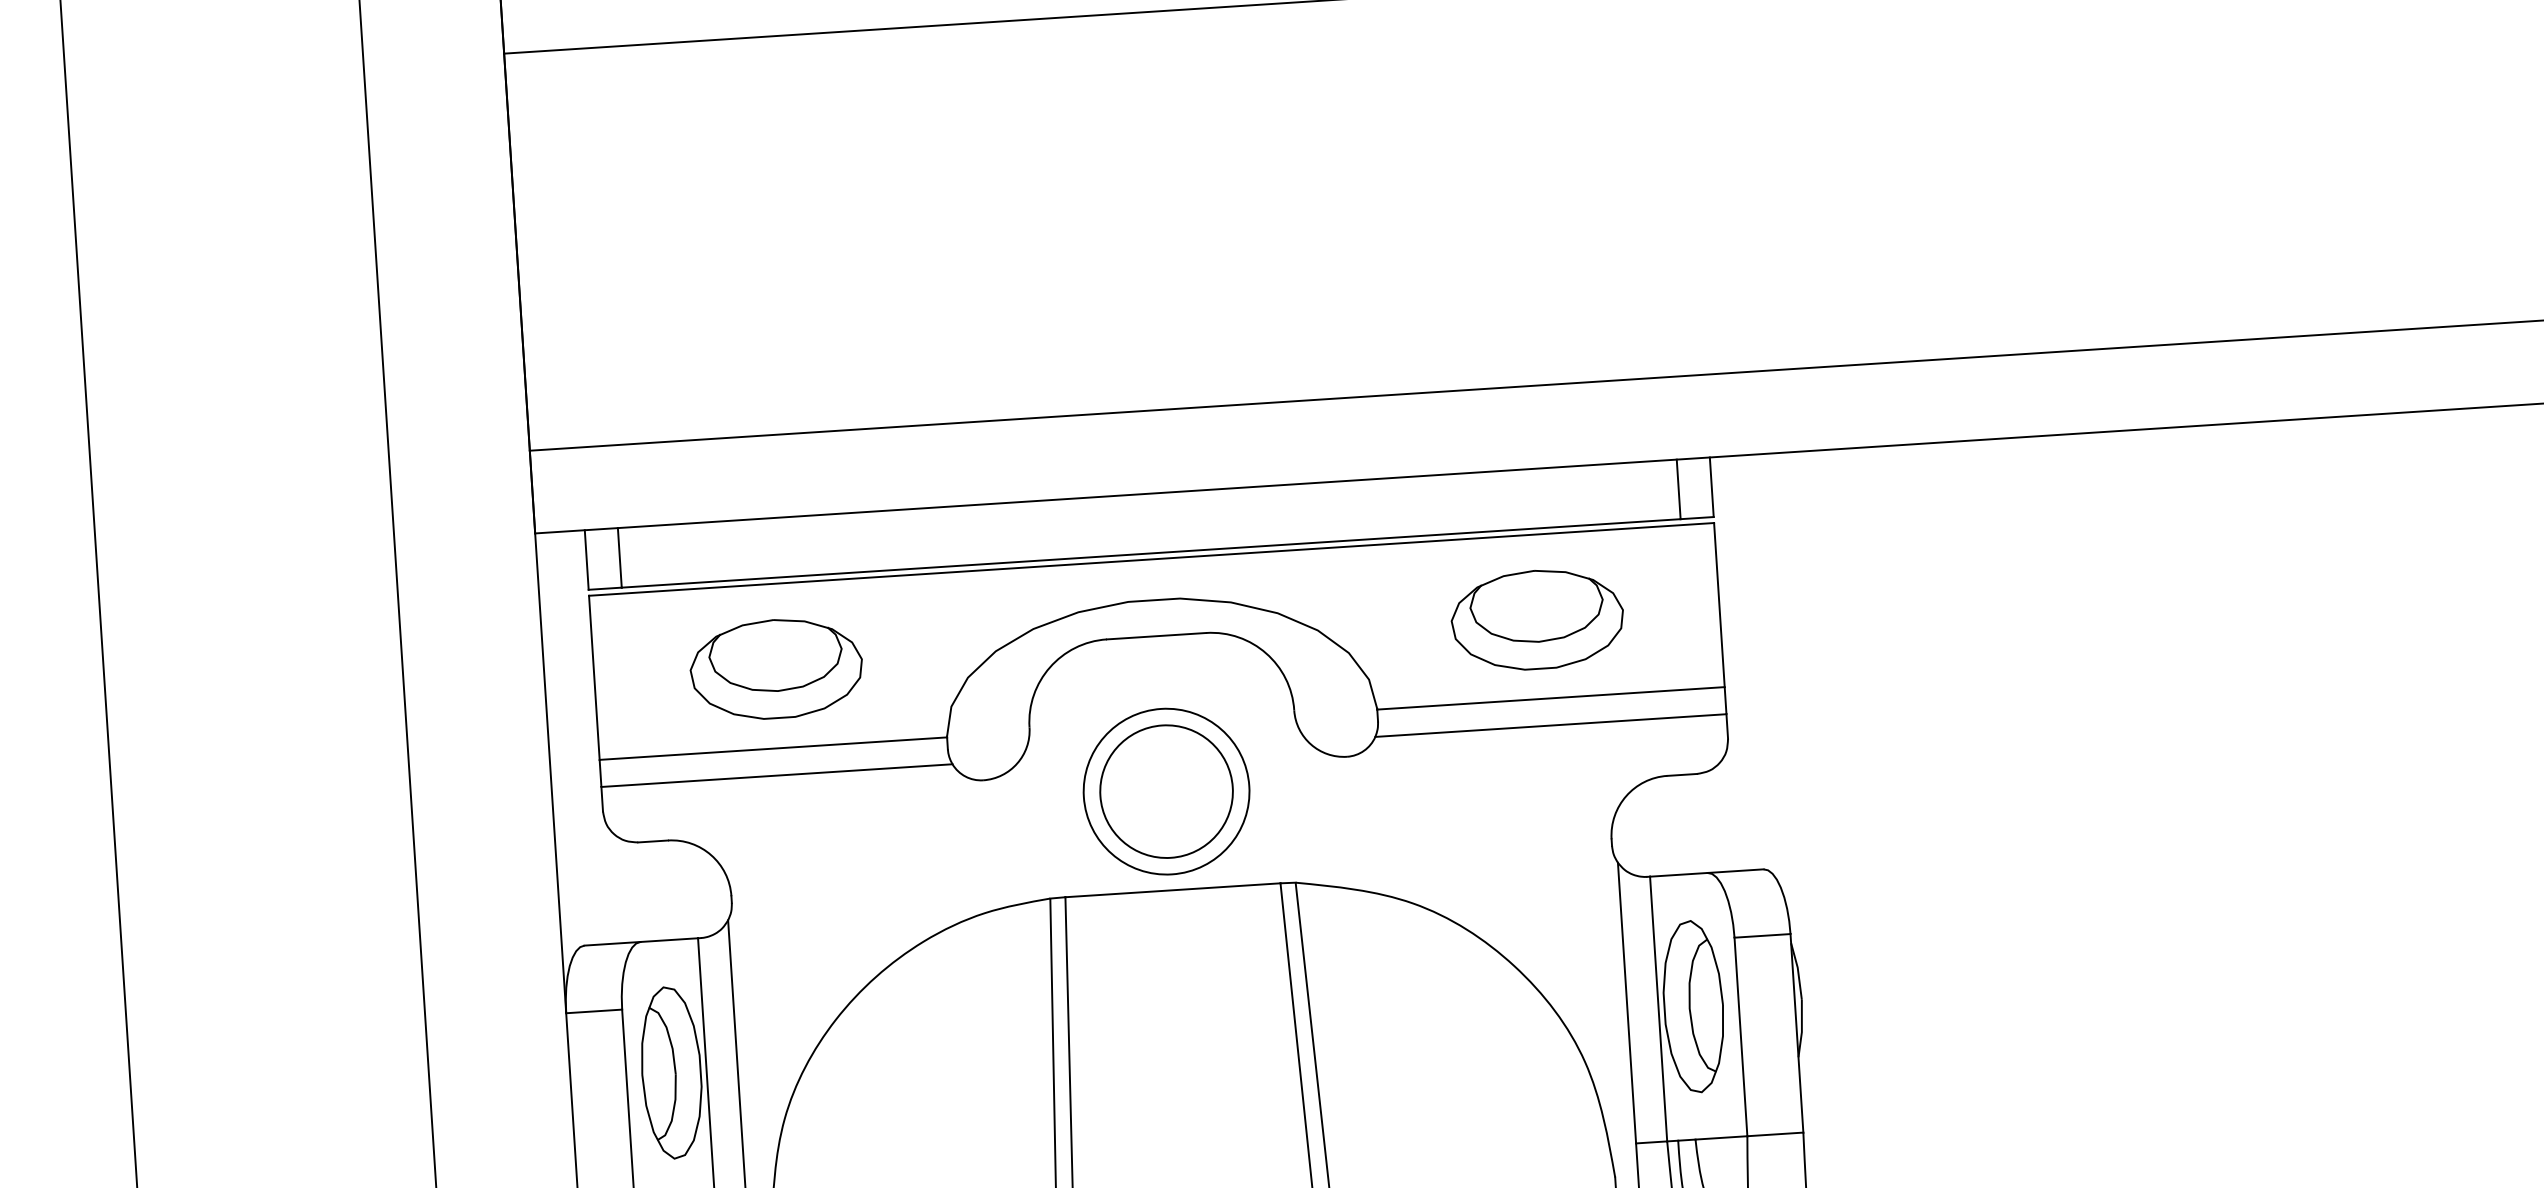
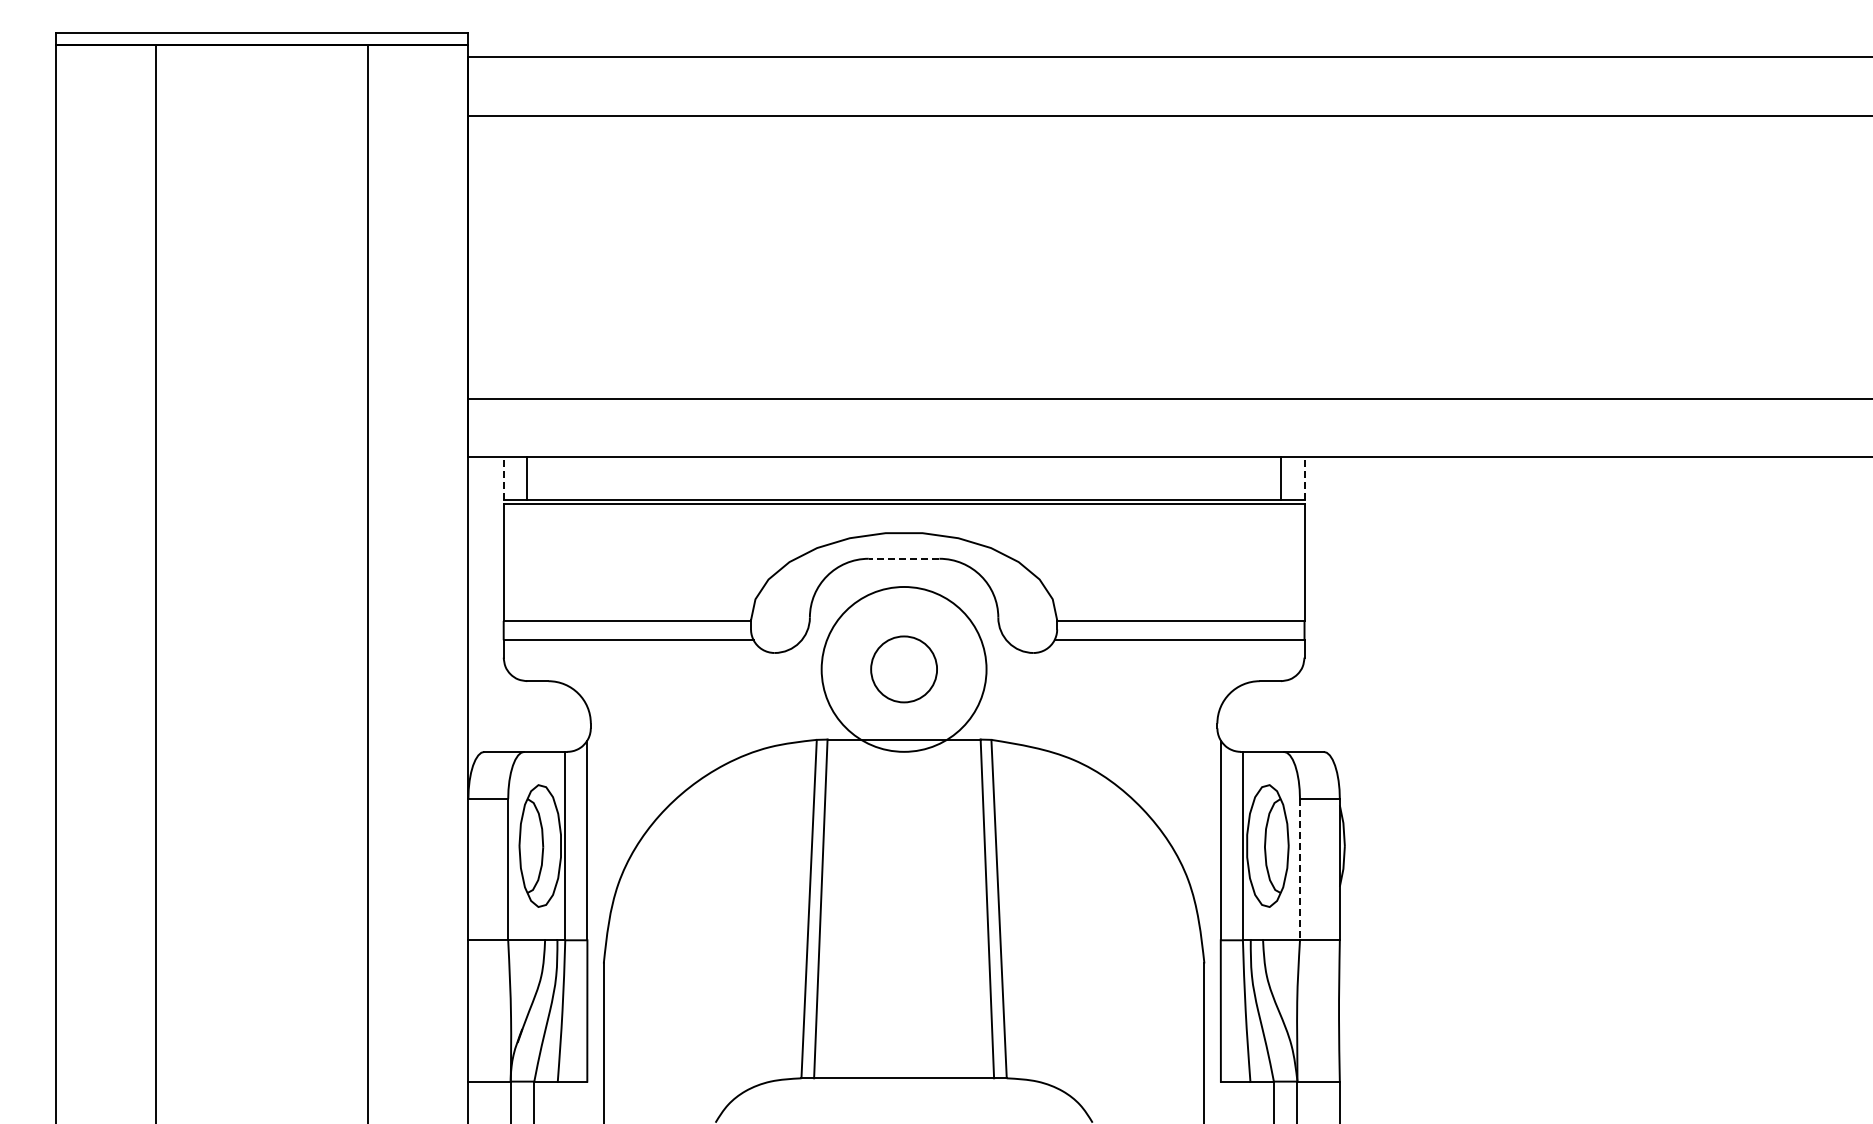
line: (1711, 487) -> (1304, 478), solid -> dashed
line: (586, 559) -> (503, 478), solid -> dashed
part: (1536, 619) -> (1174, 564), removed
line: (1155, 635) -> (903, 558), solid -> dashed
part: (776, 668) -> (633, 564), removed
circle: (1165, 791) -> (903, 669), size x1.4
circle: (1167, 791) -> (904, 669), size x0.7
line: (1741, 1036) -> (1300, 869), solid -> dashed

